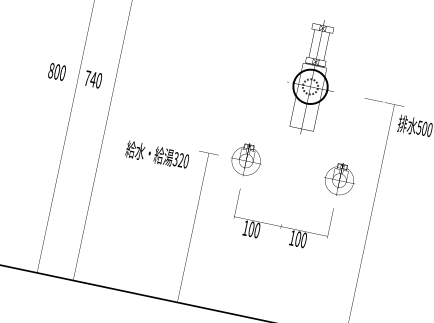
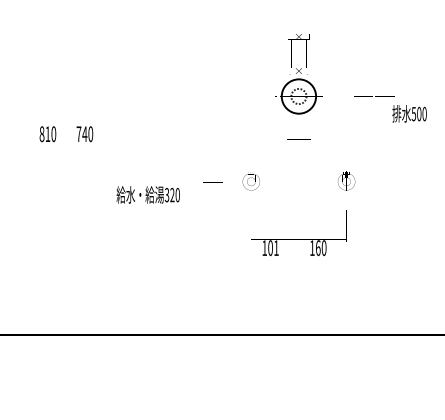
text: (56, 72) -> (47, 134), 800 -> 810
text: (156, 154) -> (147, 194), moved
part: (246, 159) -> (251, 180), size x0.6
part: (339, 178) -> (346, 180), size x0.6
text: (257, 230) -> (276, 248), 100 -> 101
text: (298, 238) -> (318, 247), 100 -> 160

